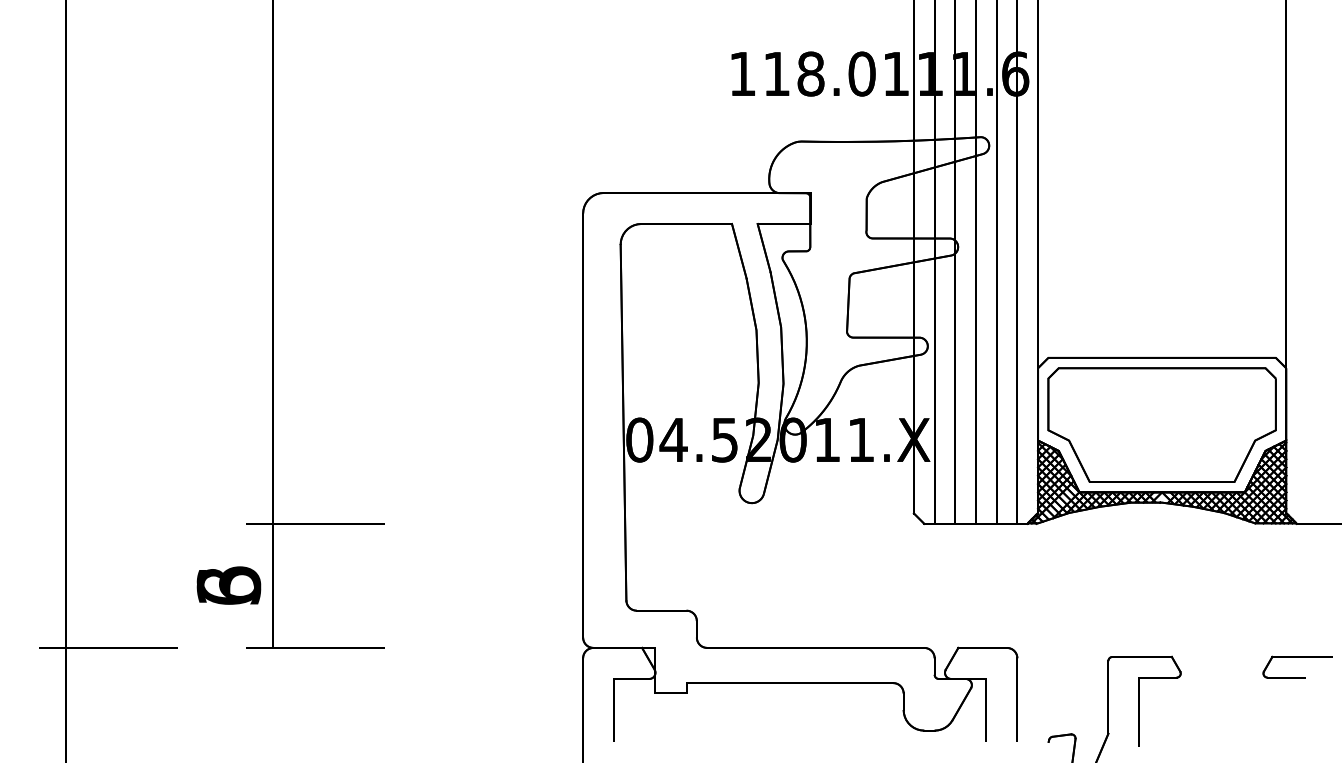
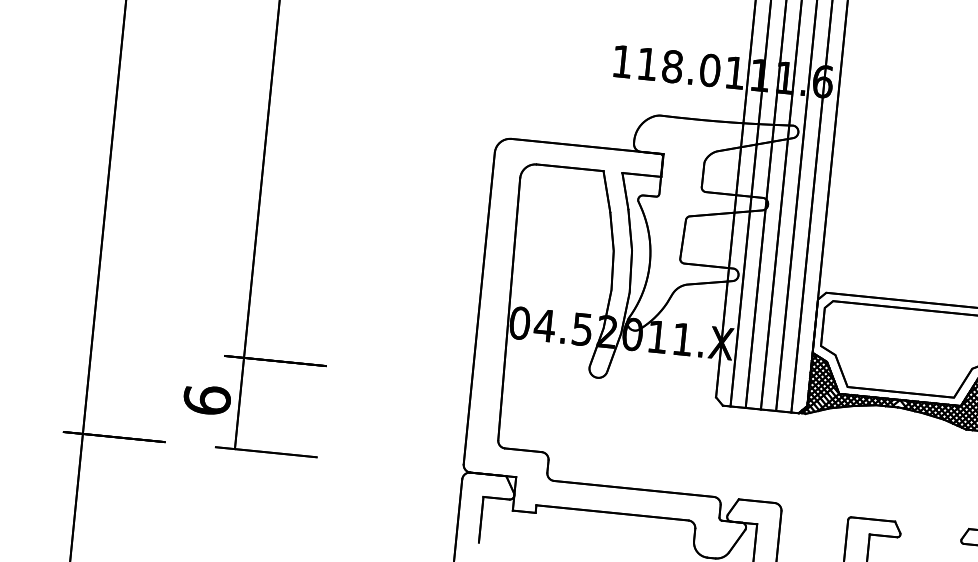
text: (228, 585) -> (206, 399), 3 -> 6

